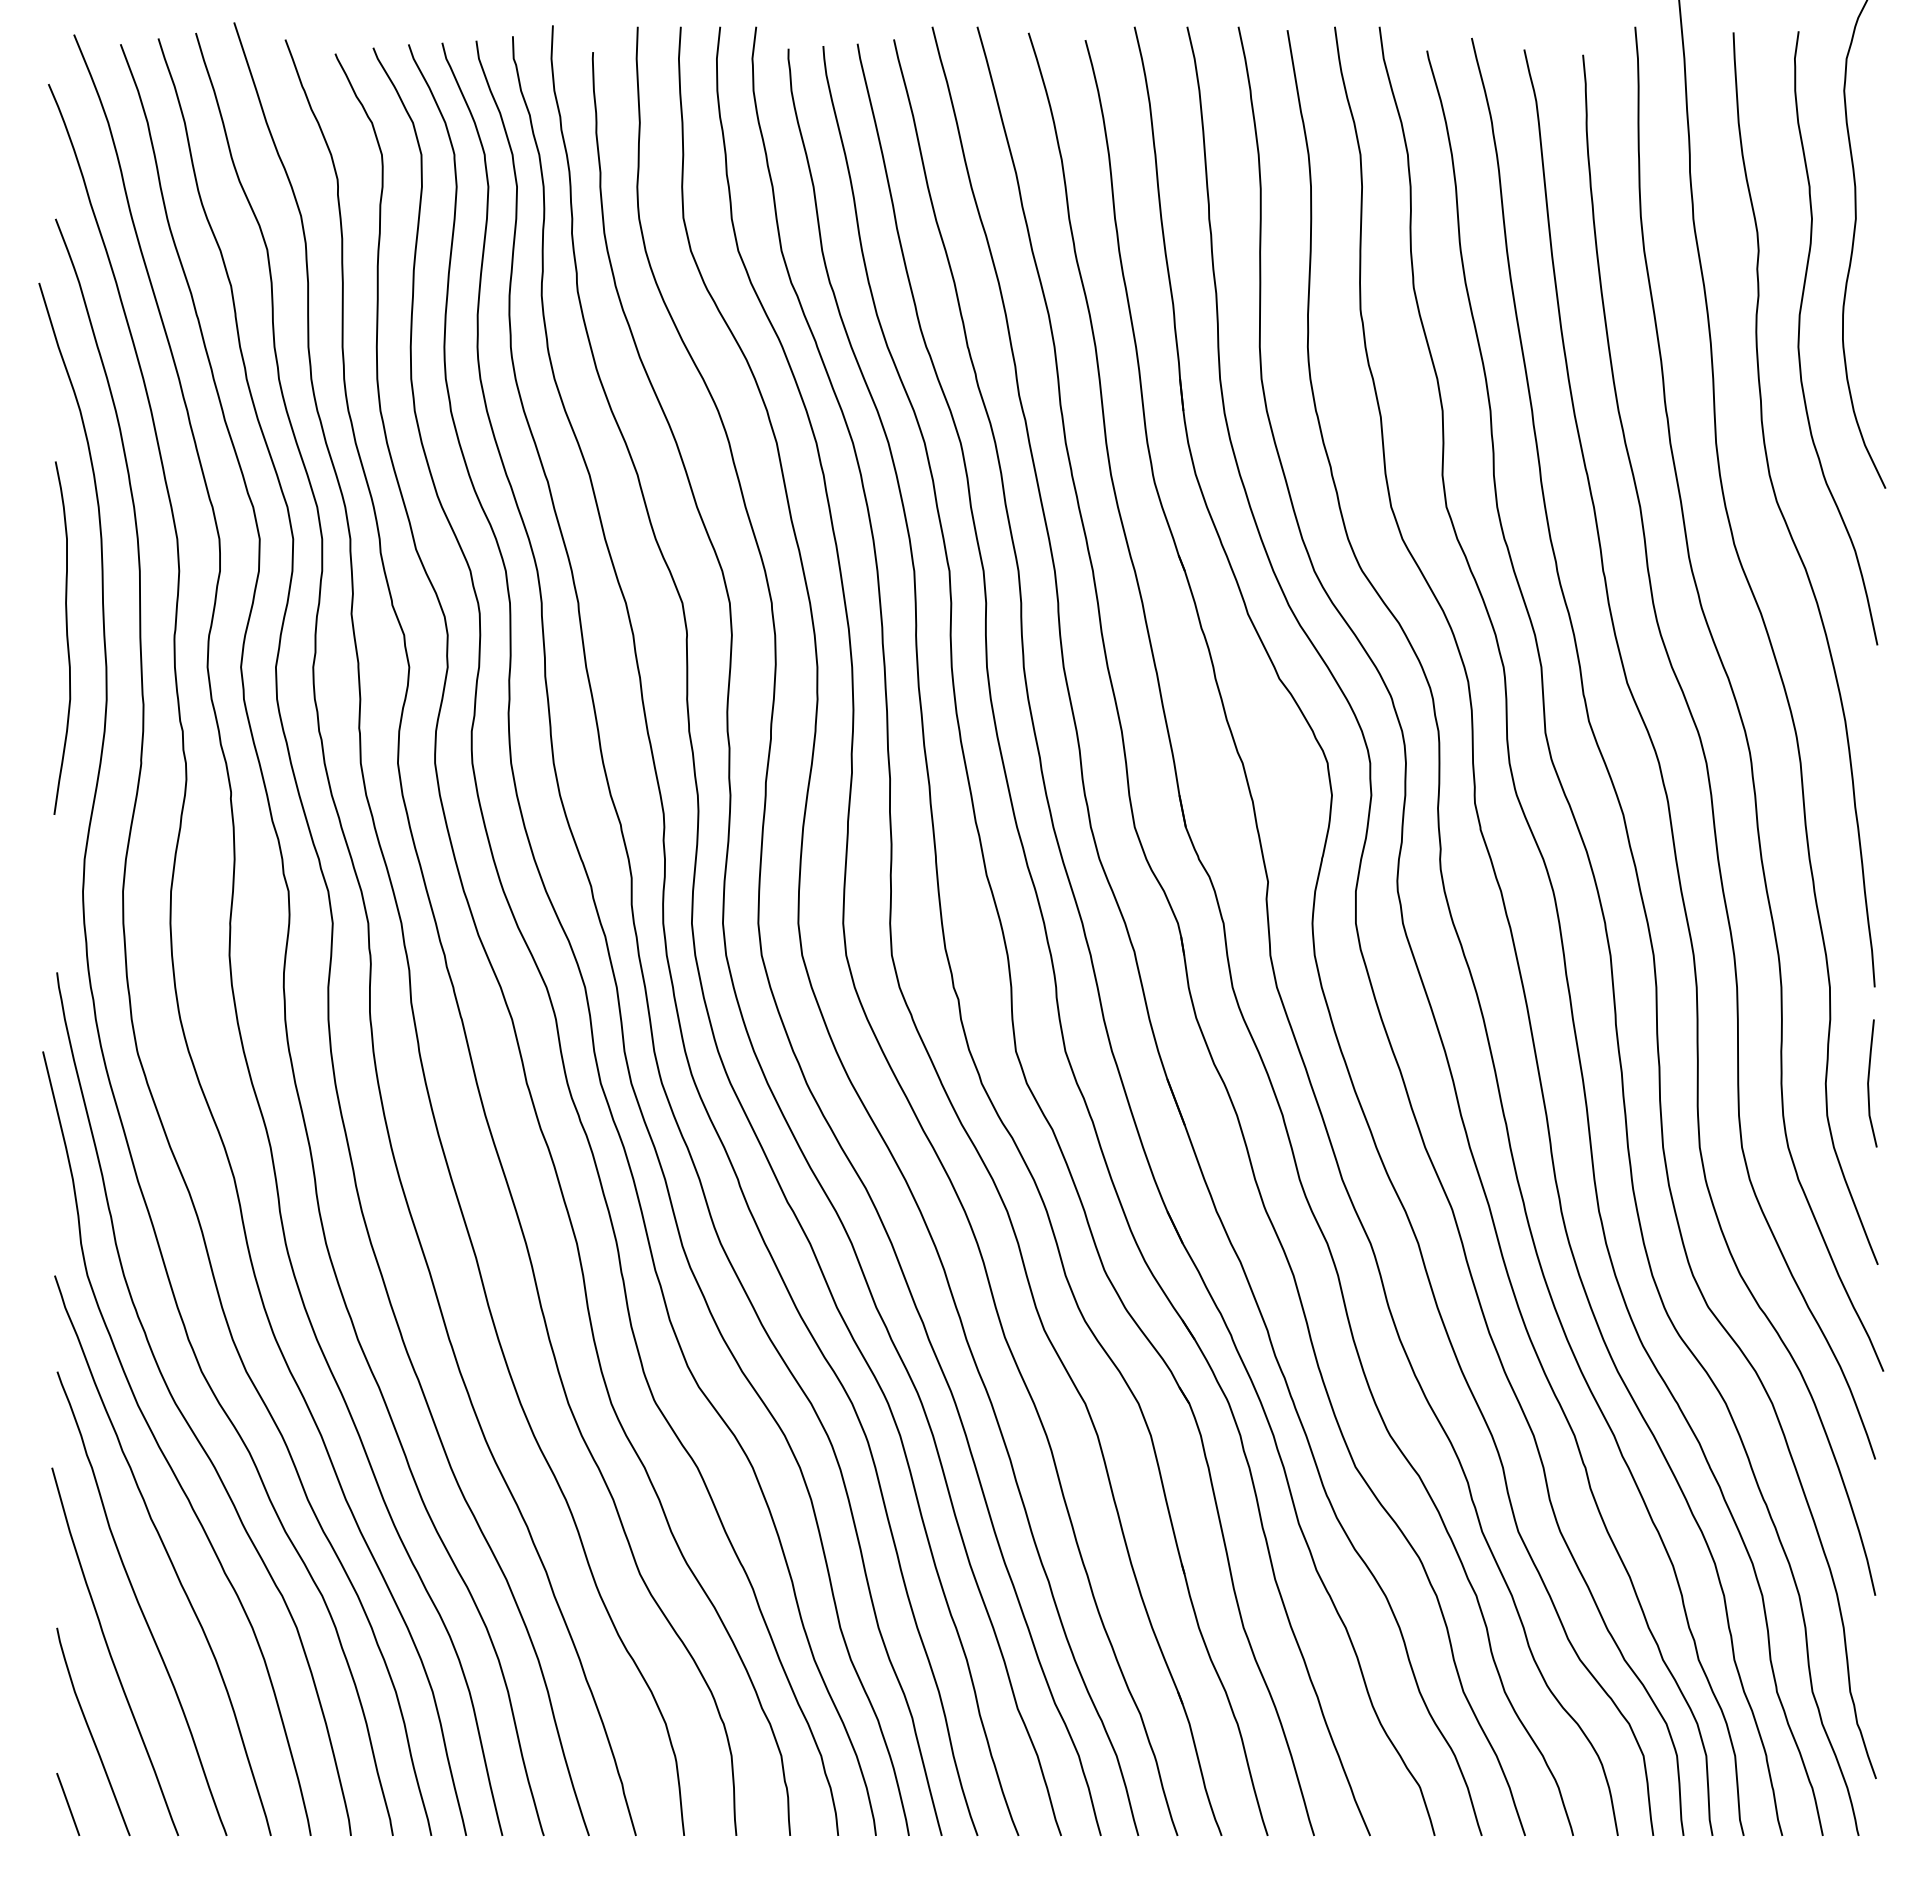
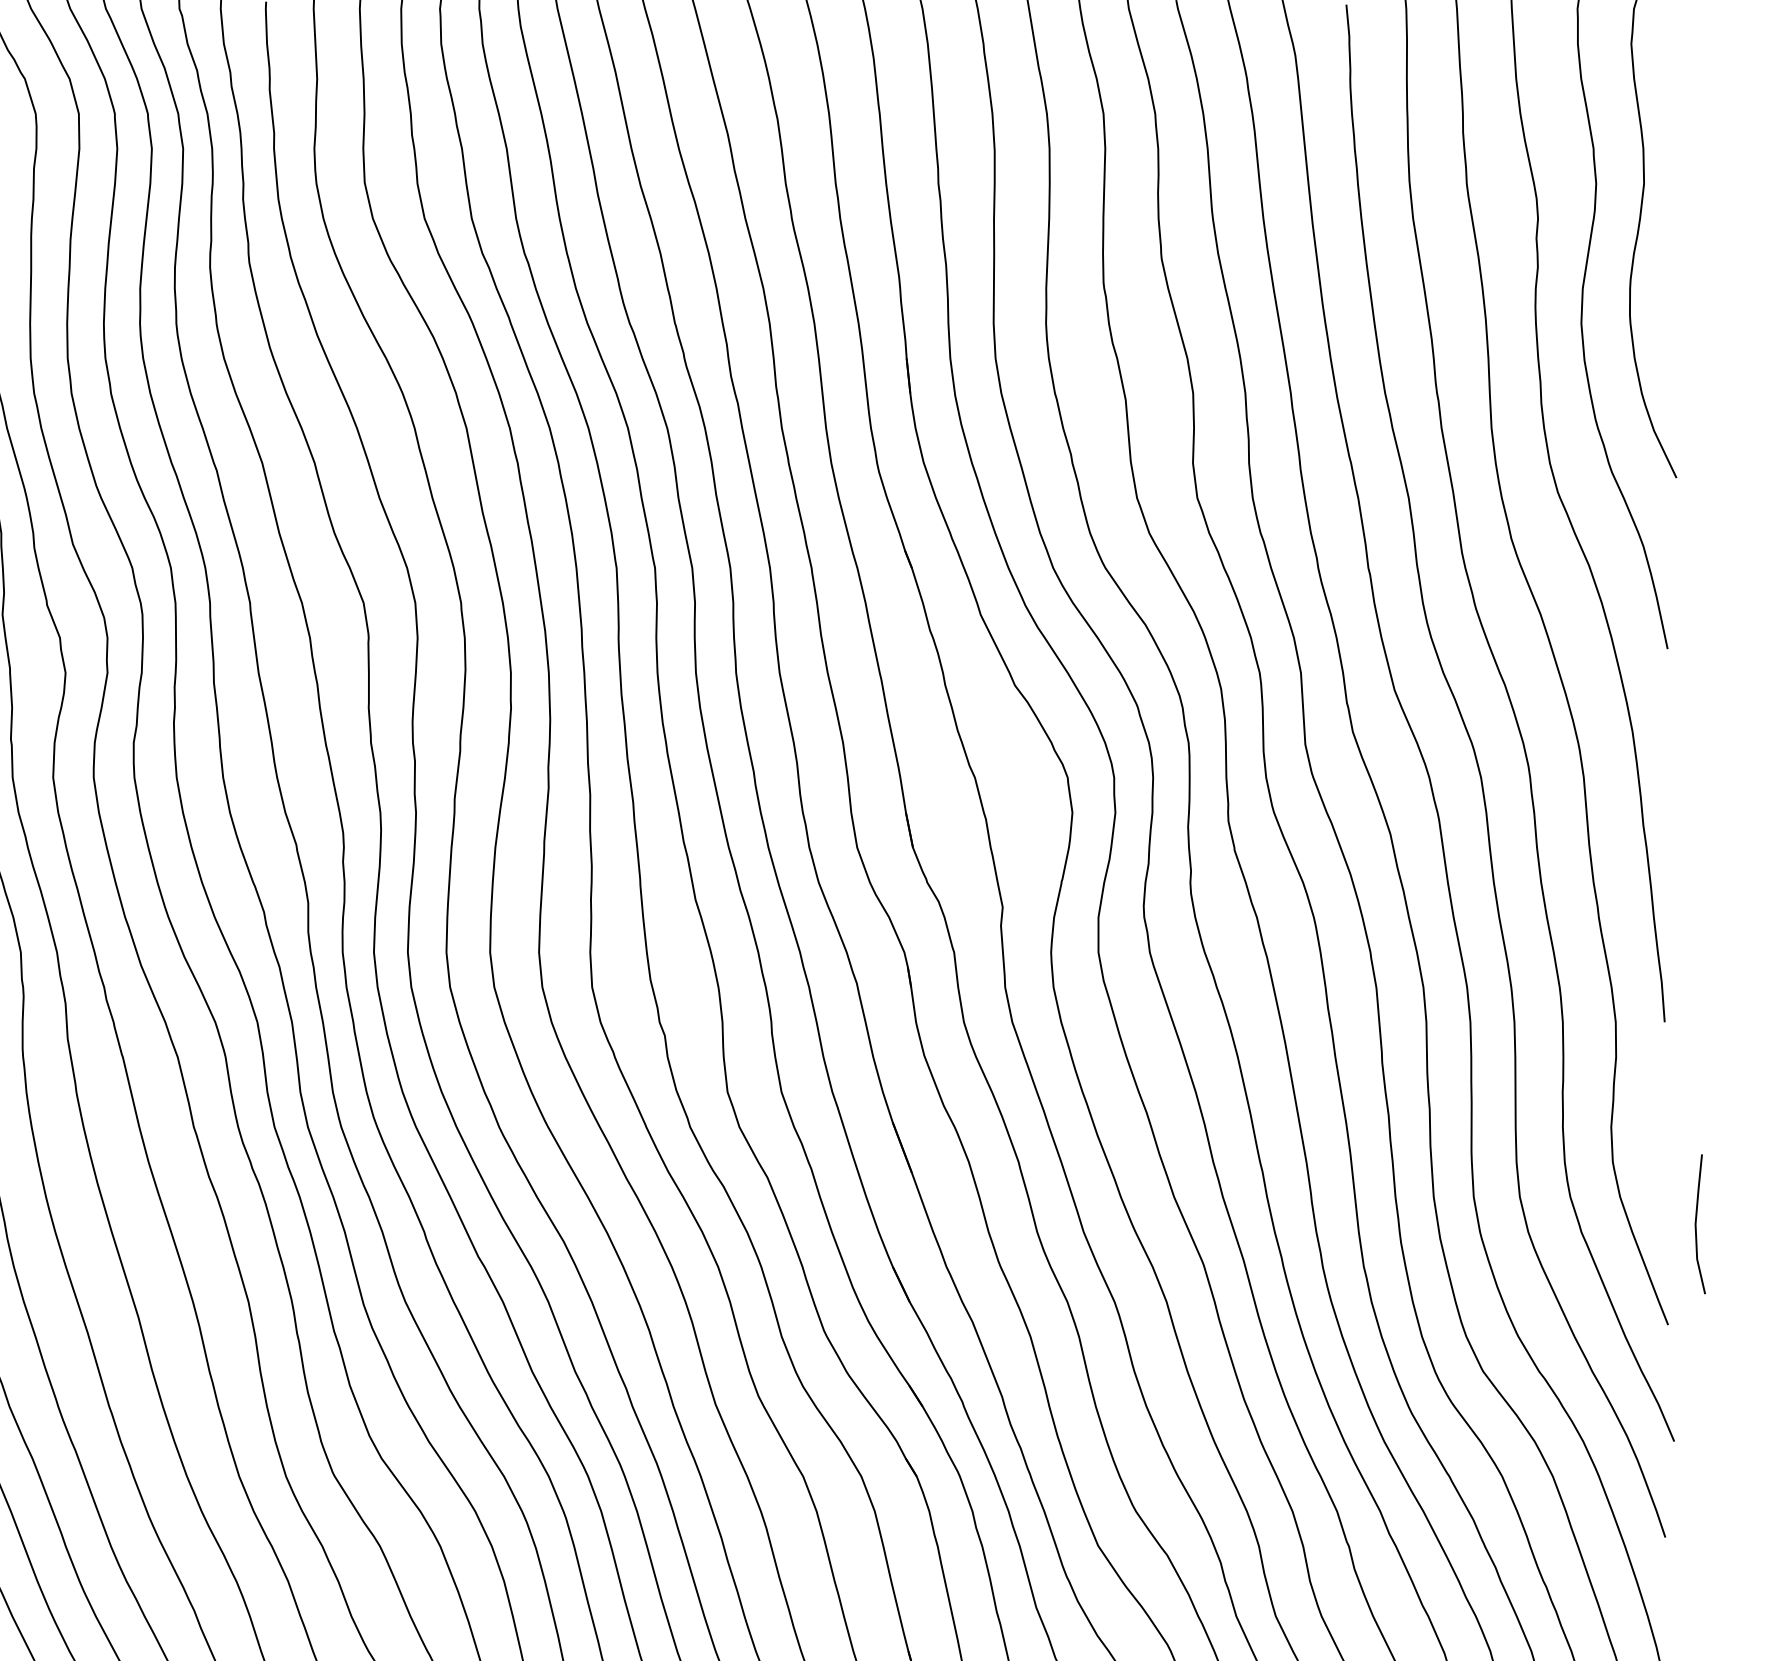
line: (1869, 1081) -> (1697, 1222), moved

